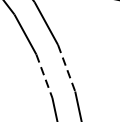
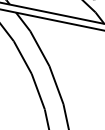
line: (66, 68) -> (56, 85), dashed -> solid
line: (44, 76) -> (38, 91), dashed -> solid

